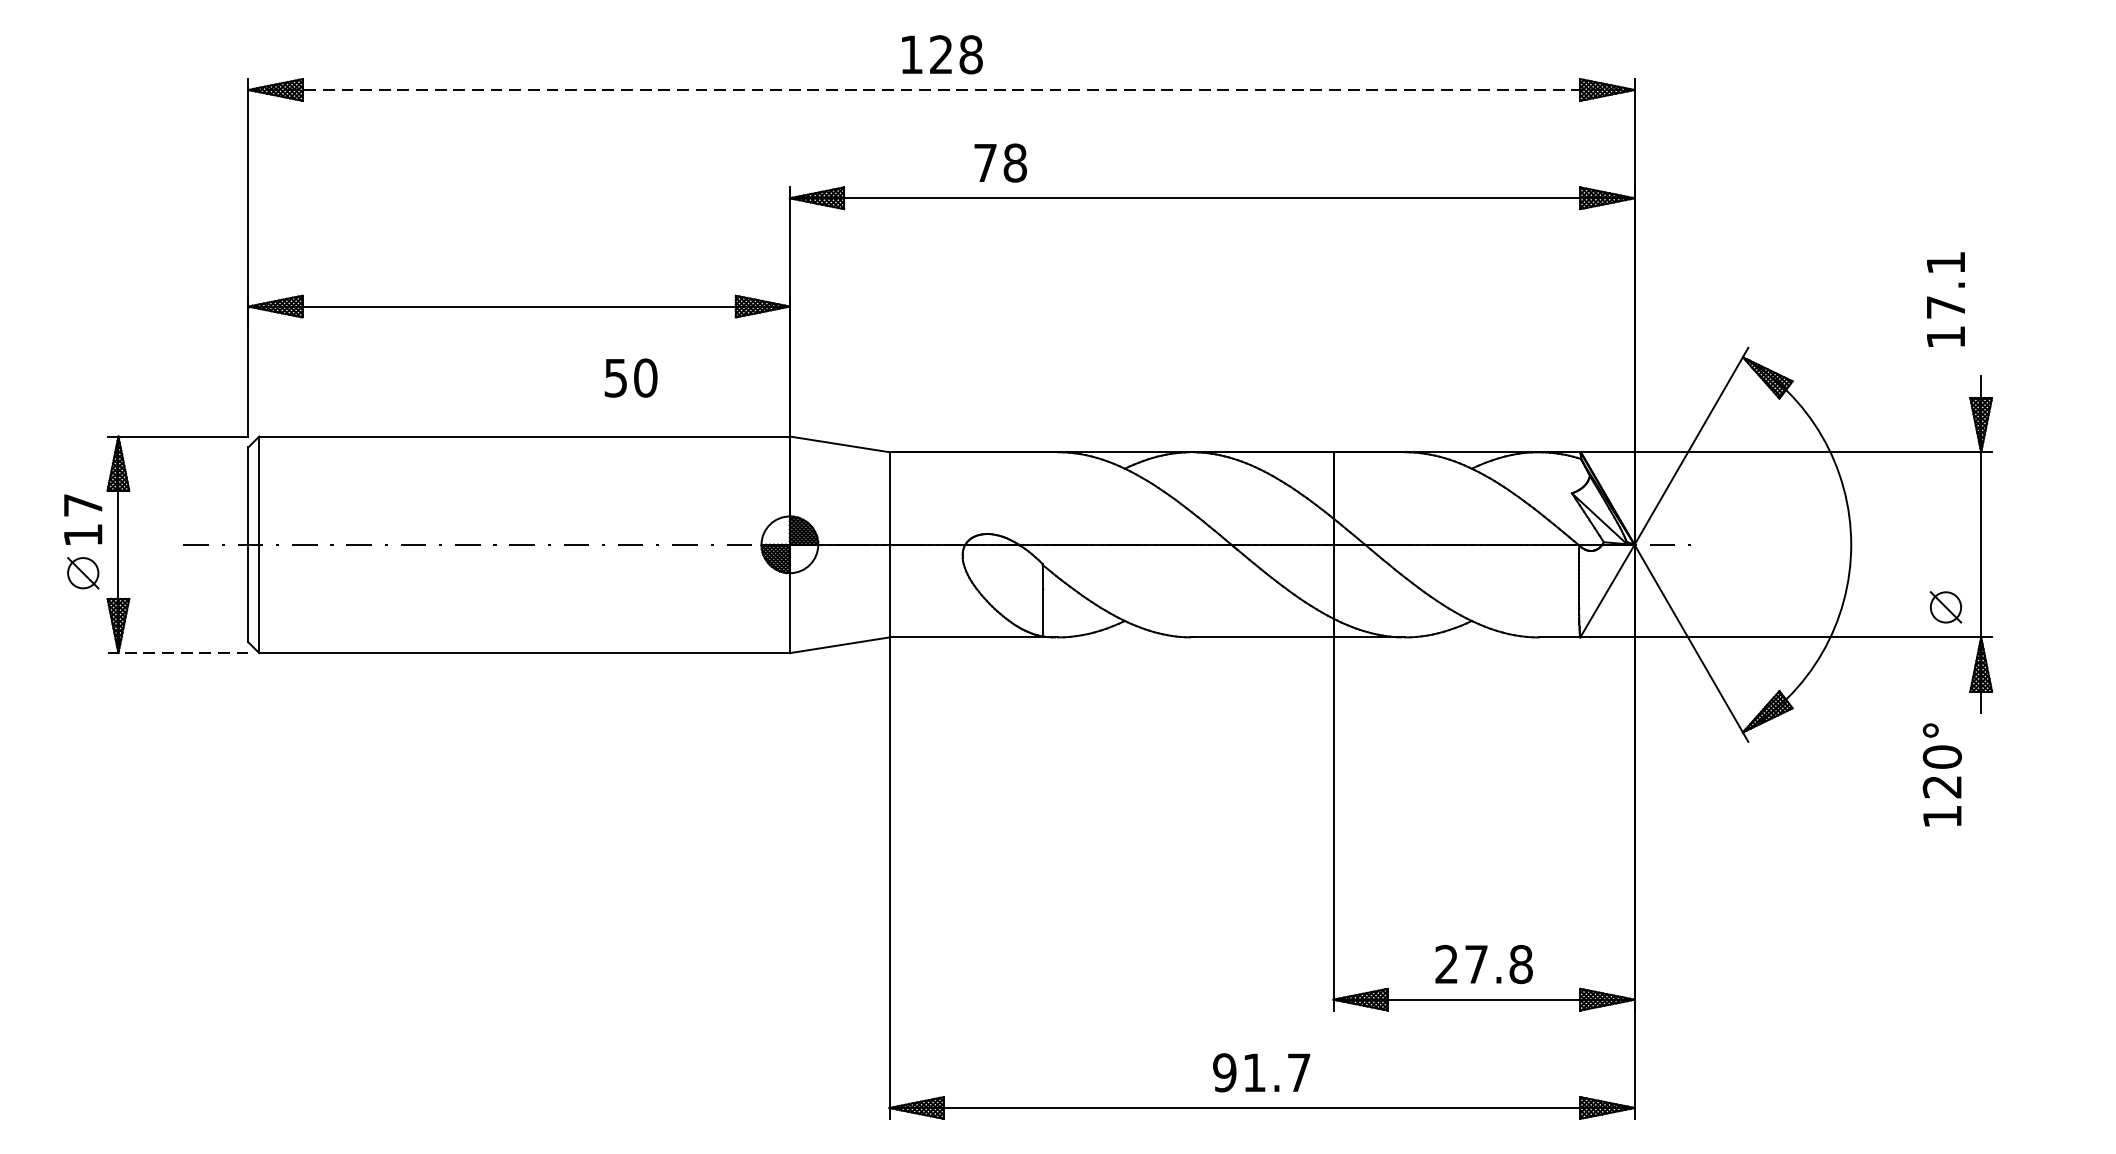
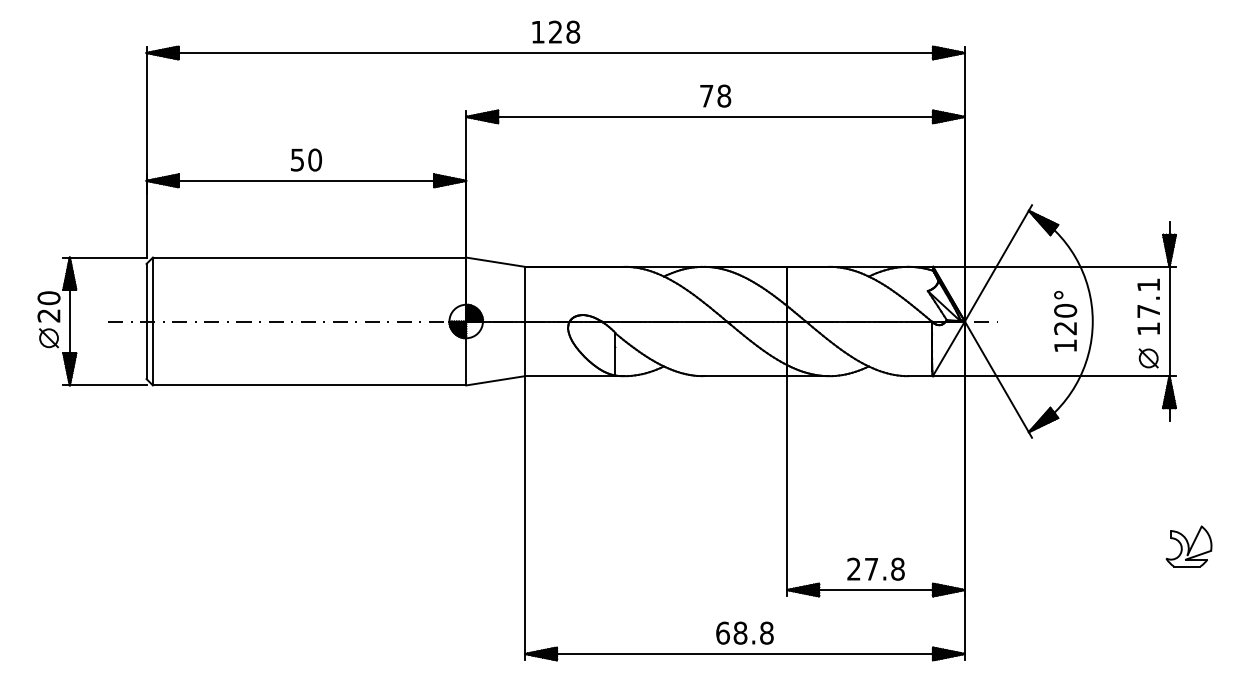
line: (942, 89) -> (556, 52), dashed -> solid
text: (1000, 161) -> (715, 95), moved
text: (1945, 299) -> (1148, 306), moved
text: (631, 377) -> (306, 159), moved
text: (82, 519) -> (48, 306), 17 -> 20
line: (177, 653) -> (104, 385), dashed -> solid
text: (1942, 775) -> (1065, 321), moved
part: (2013, 925) -> (1188, 546), added
text: (1261, 1071) -> (744, 632), 91.7 -> 68.8

